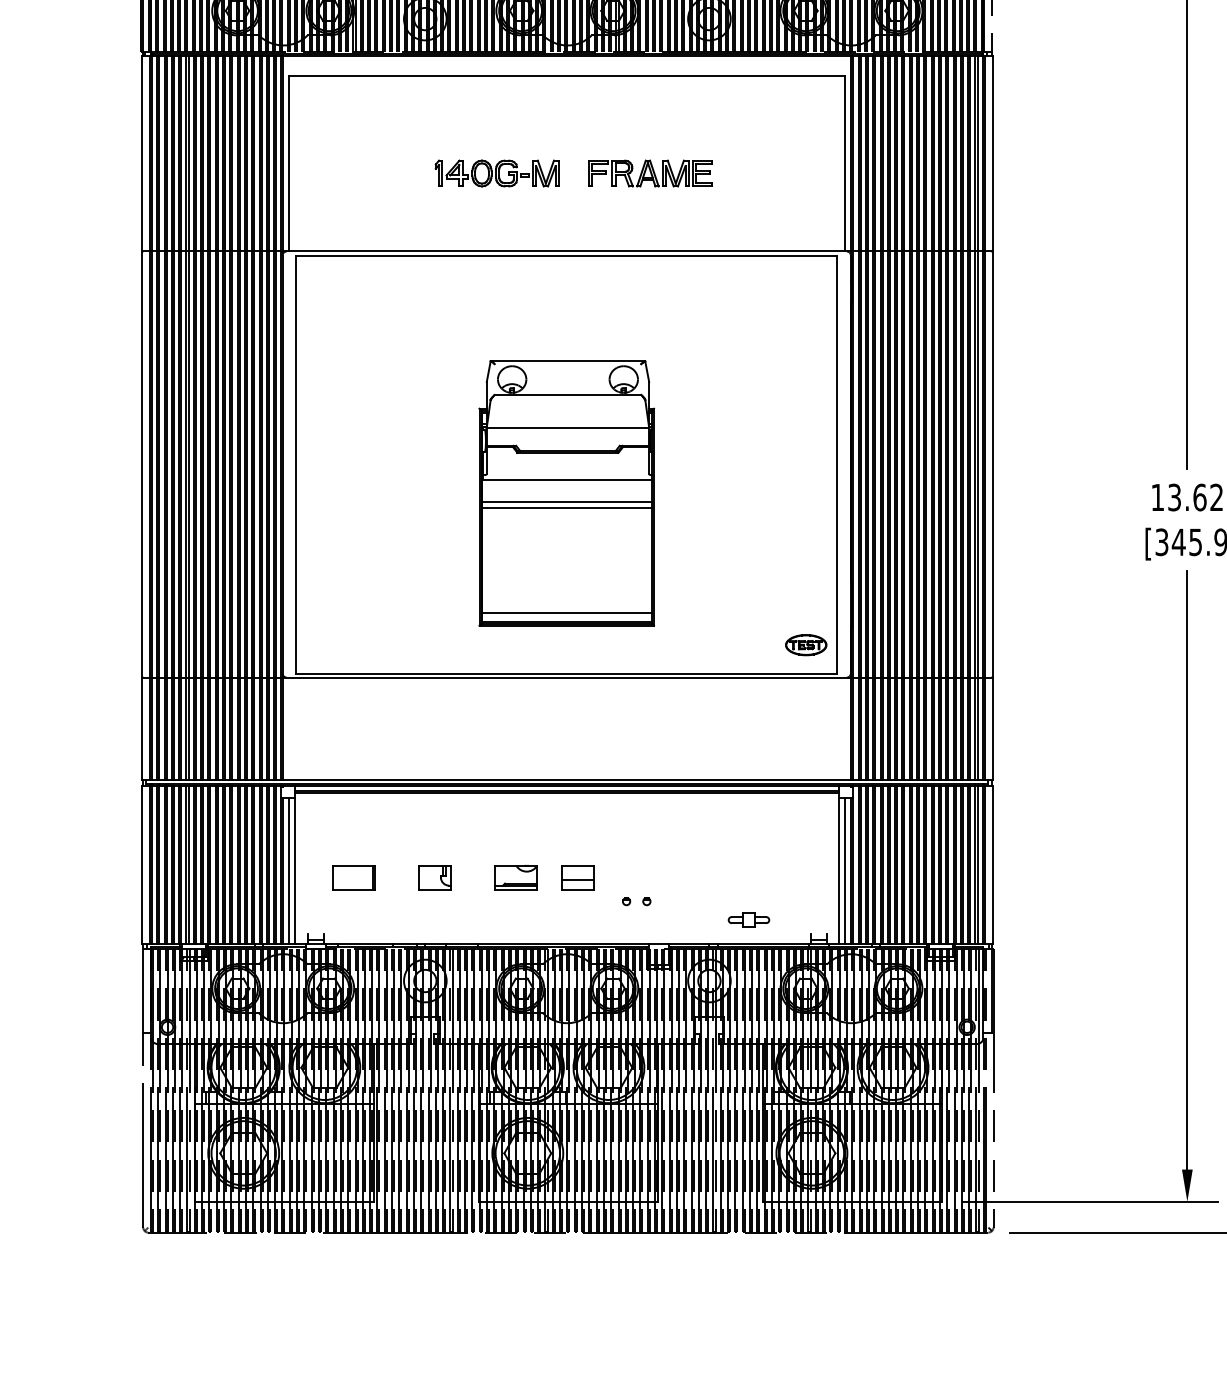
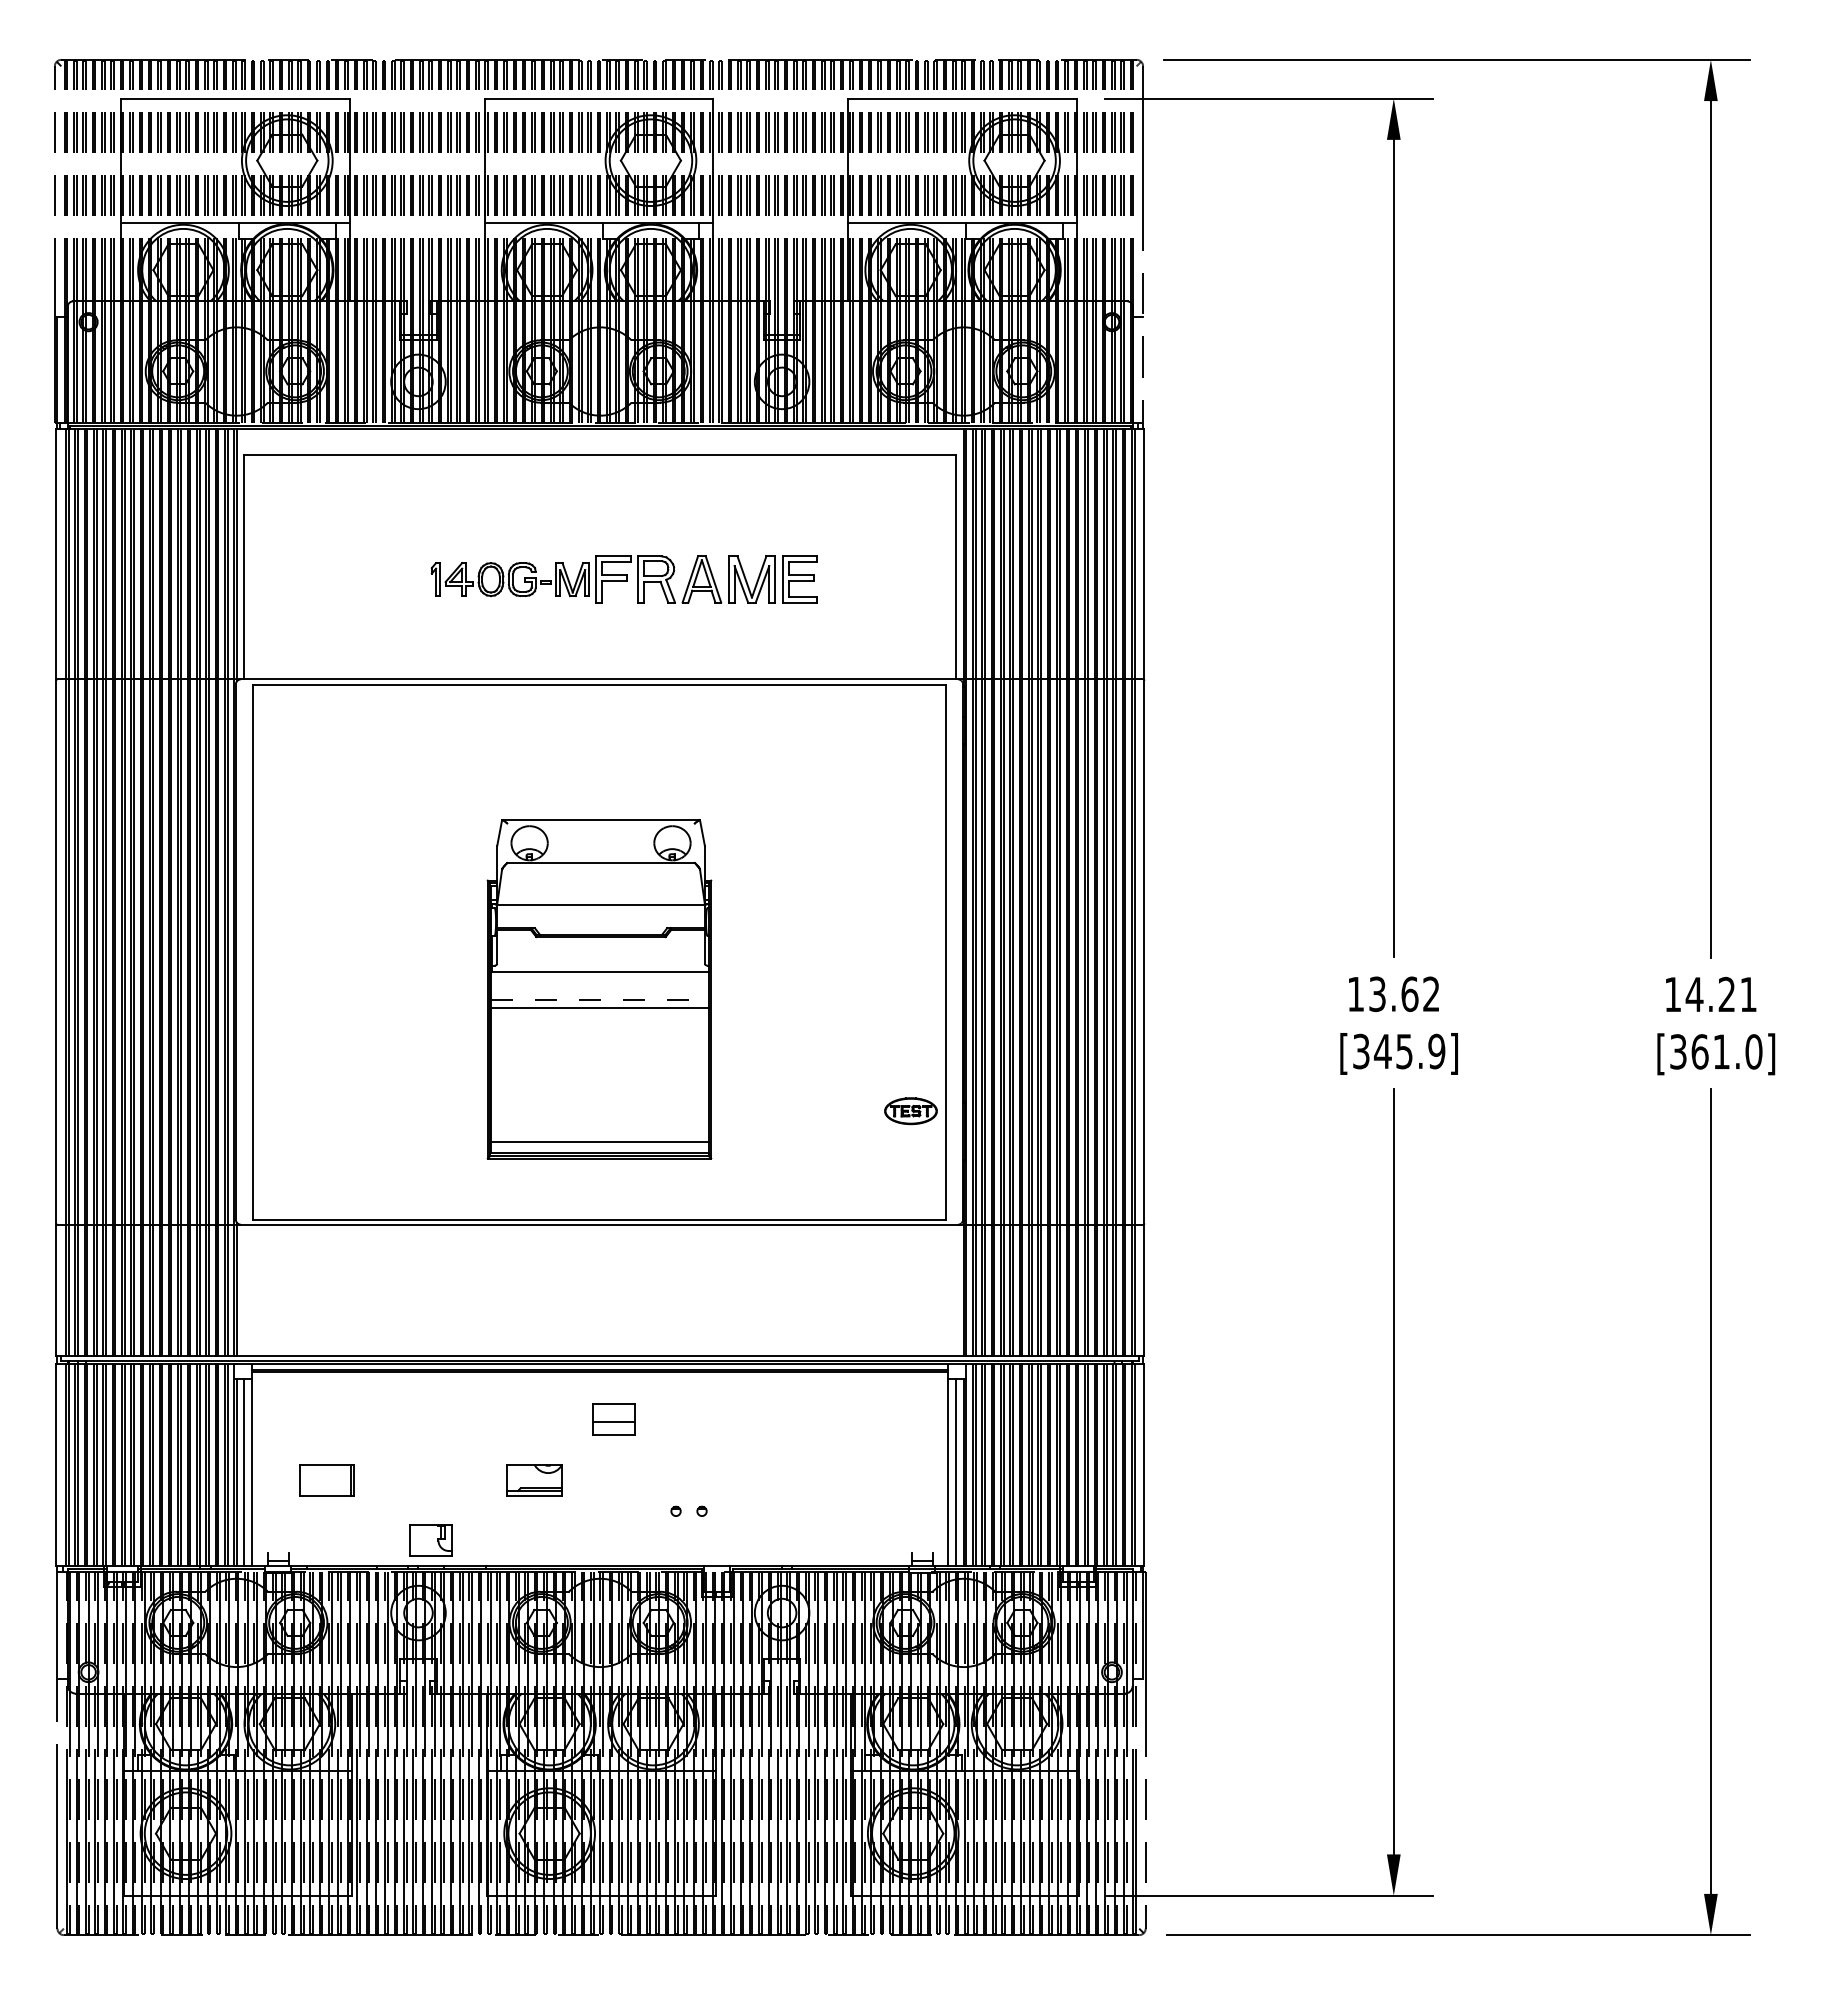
part: (650, 173) -> (706, 579), size x1.4
line: (566, 501) -> (599, 999), solid -> dashed
part: (805, 645) -> (910, 1111), moved
part: (434, 877) -> (430, 1540), moved
part: (577, 877) -> (613, 1419), moved
part: (748, 919) -> (832, 1534), removed

